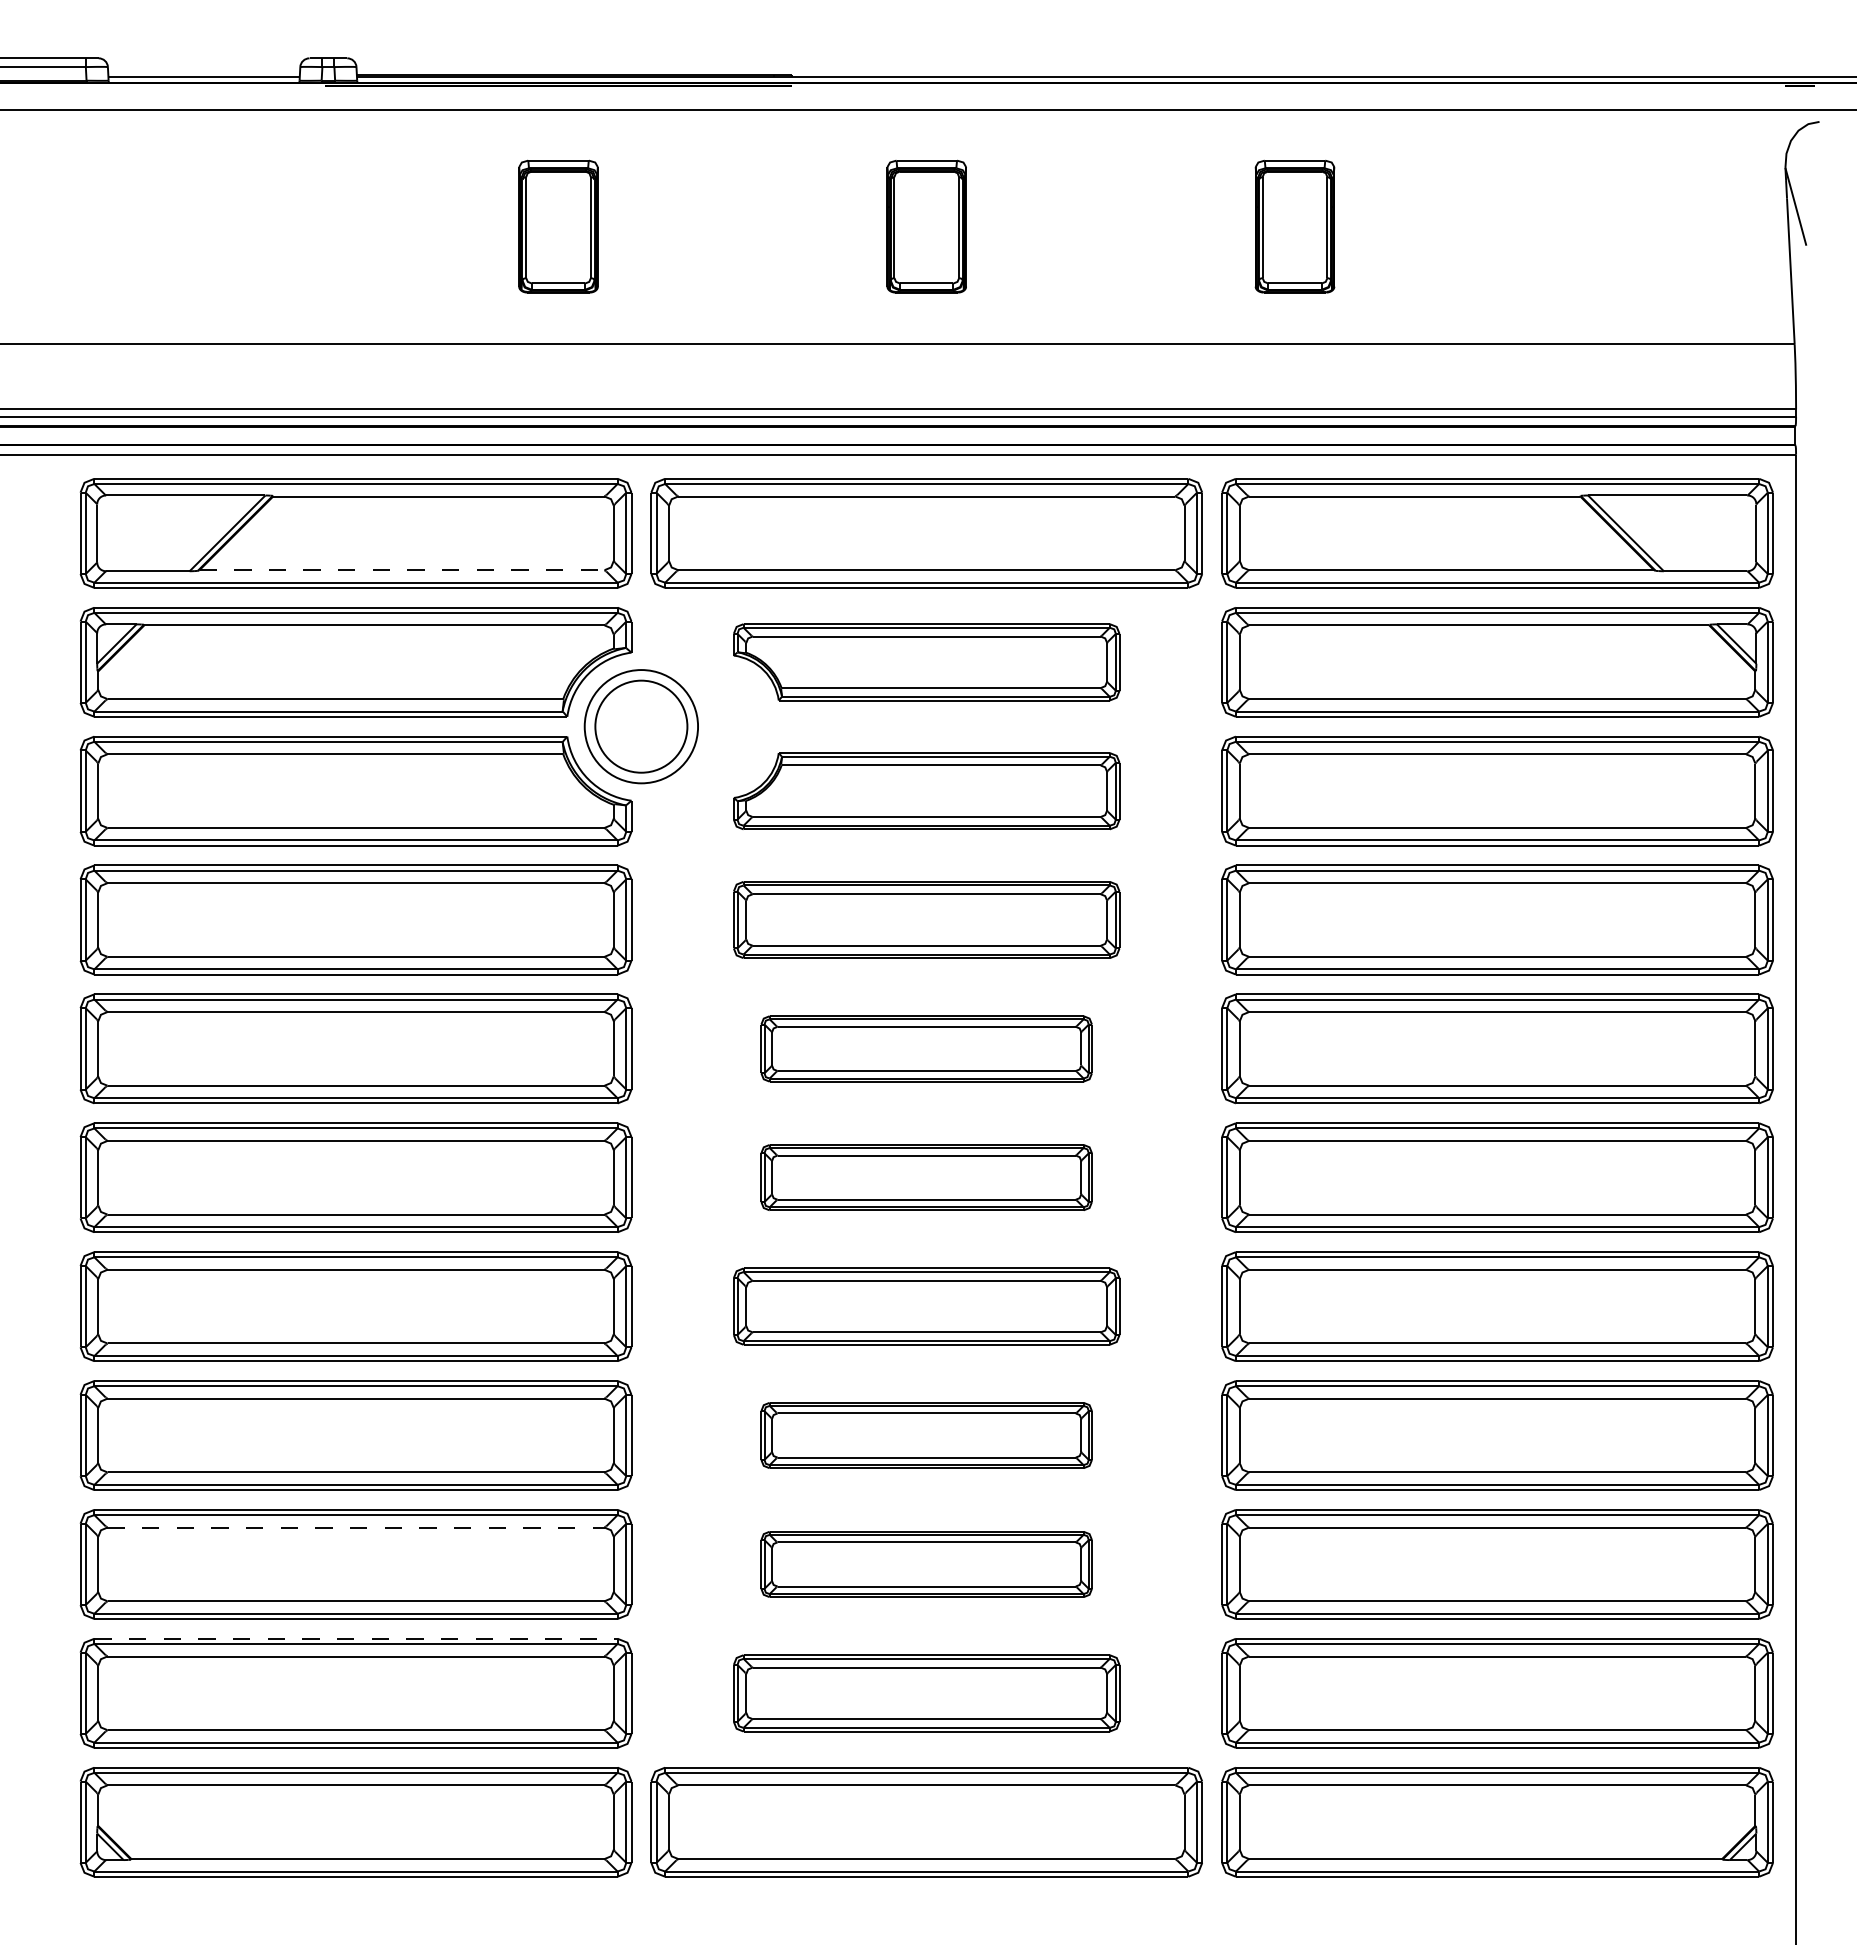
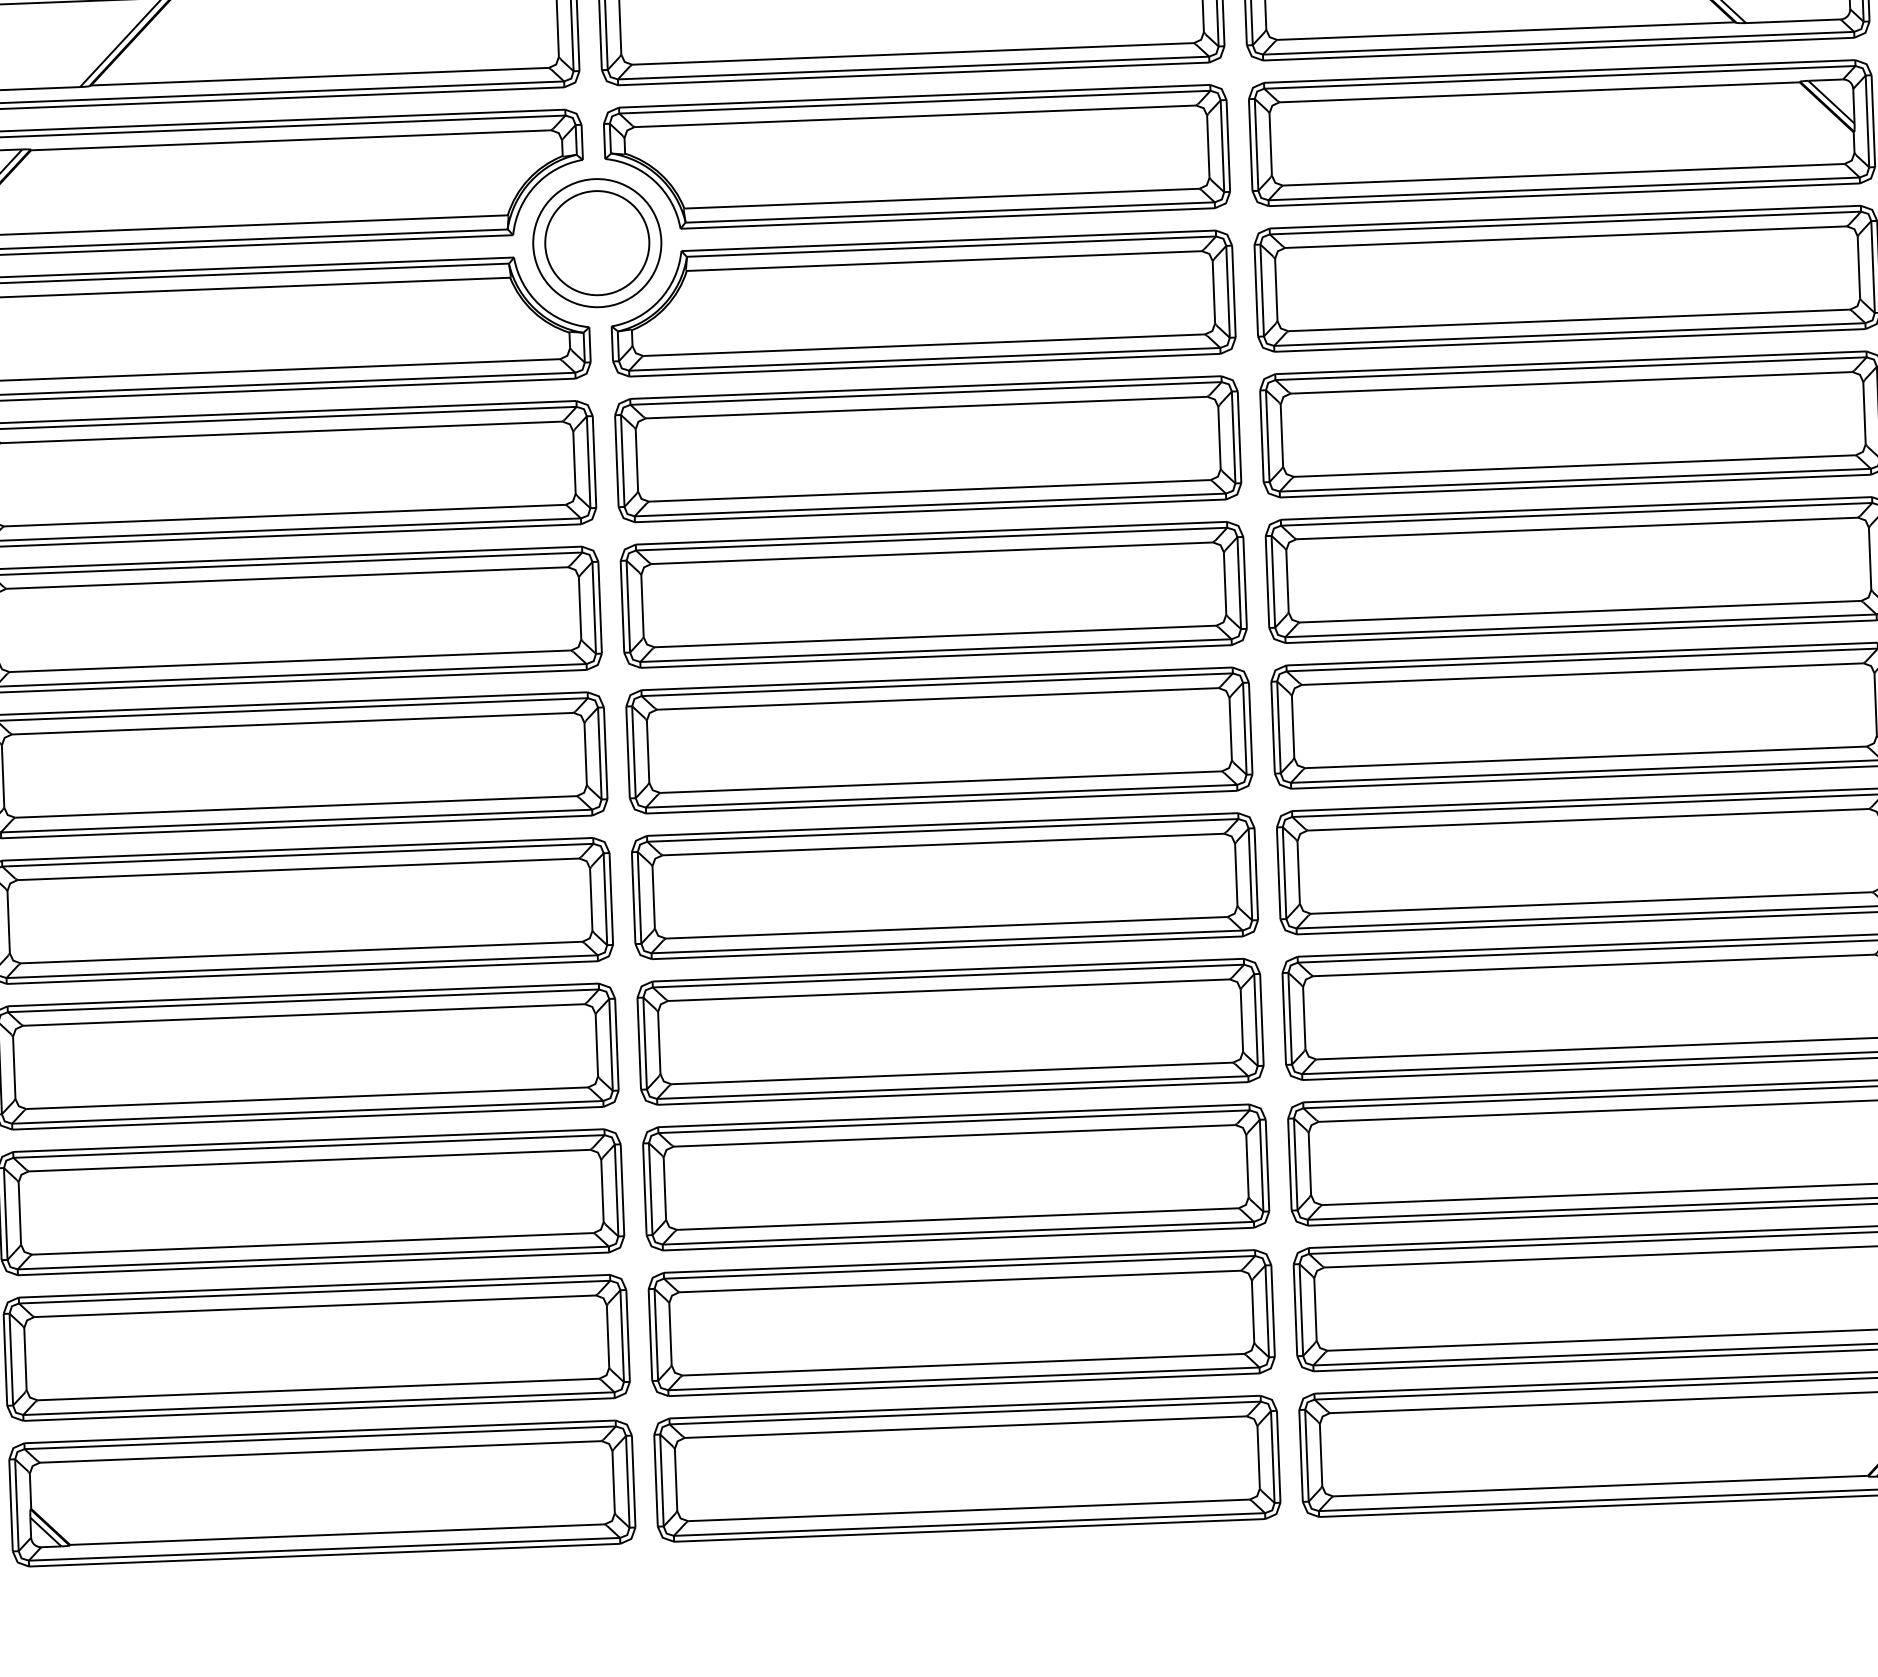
line: (402, 570) -> (320, 77), dashed -> solid
part: (926, 662) -> (916, 158), size x1.43
part: (926, 791) -> (922, 304), size x1.43
part: (926, 919) -> (927, 448), size x1.43
part: (926, 1048) -> (933, 594), size x1.67
part: (926, 1177) -> (939, 740), size x1.67
part: (926, 1306) -> (944, 885), size x1.43
part: (926, 1435) -> (950, 1031), size x1.67
line: (356, 1527) -> (310, 1160), dashed -> solid
part: (926, 1564) -> (955, 1177), size x1.67
line: (356, 1638) -> (314, 1285), dashed -> solid
part: (926, 1693) -> (961, 1323), size x1.43

